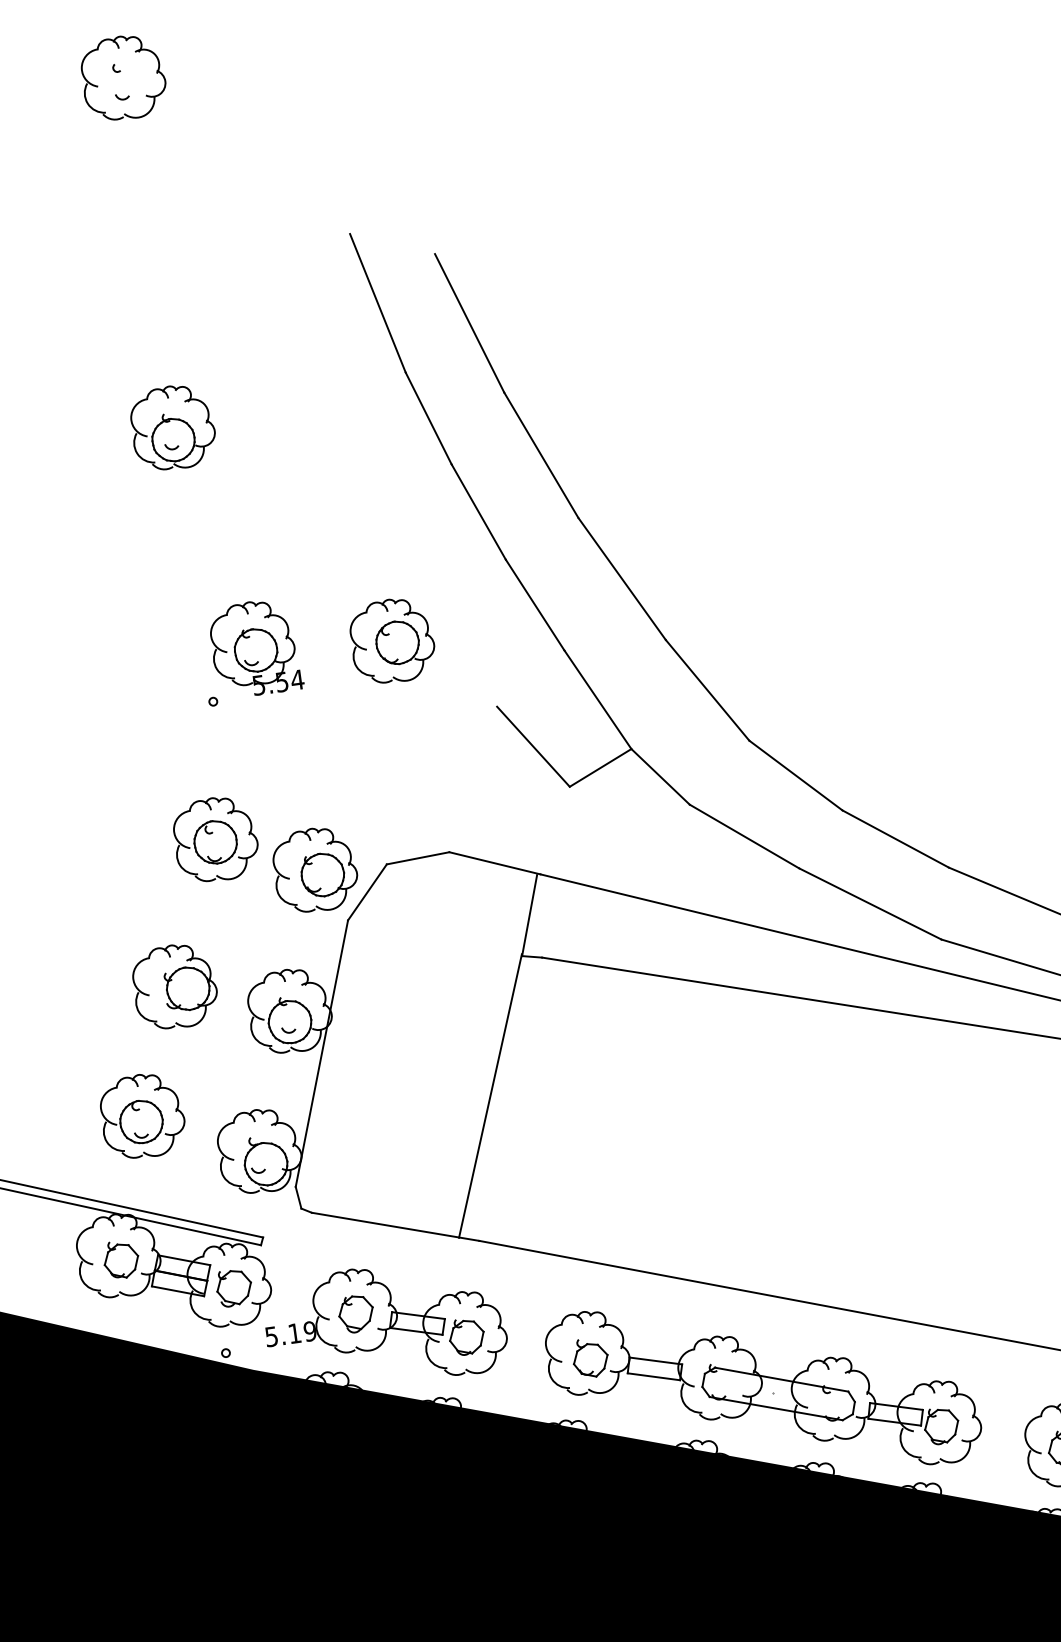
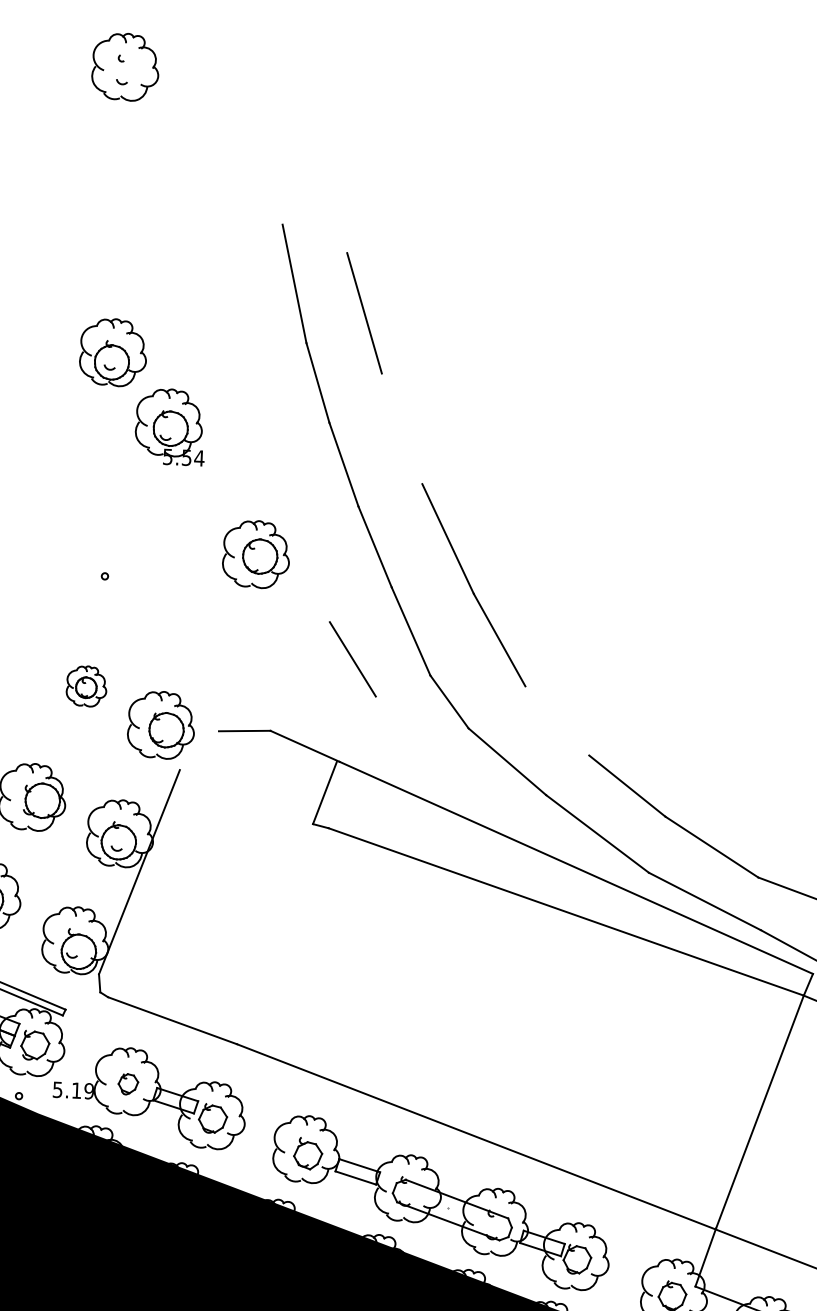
line: (541, 455) -> (402, 428), removed
part: (257, 648) -> (172, 427), moved
line: (600, 767) -> (403, 685), removed
line: (795, 775) -> (556, 720), removed
part: (215, 839) -> (86, 686), size x0.6
line: (367, 892) -> (199, 750), removed
line: (490, 1095) -> (267, 930), removed
part: (355, 1314) -> (127, 1084), size x0.7

